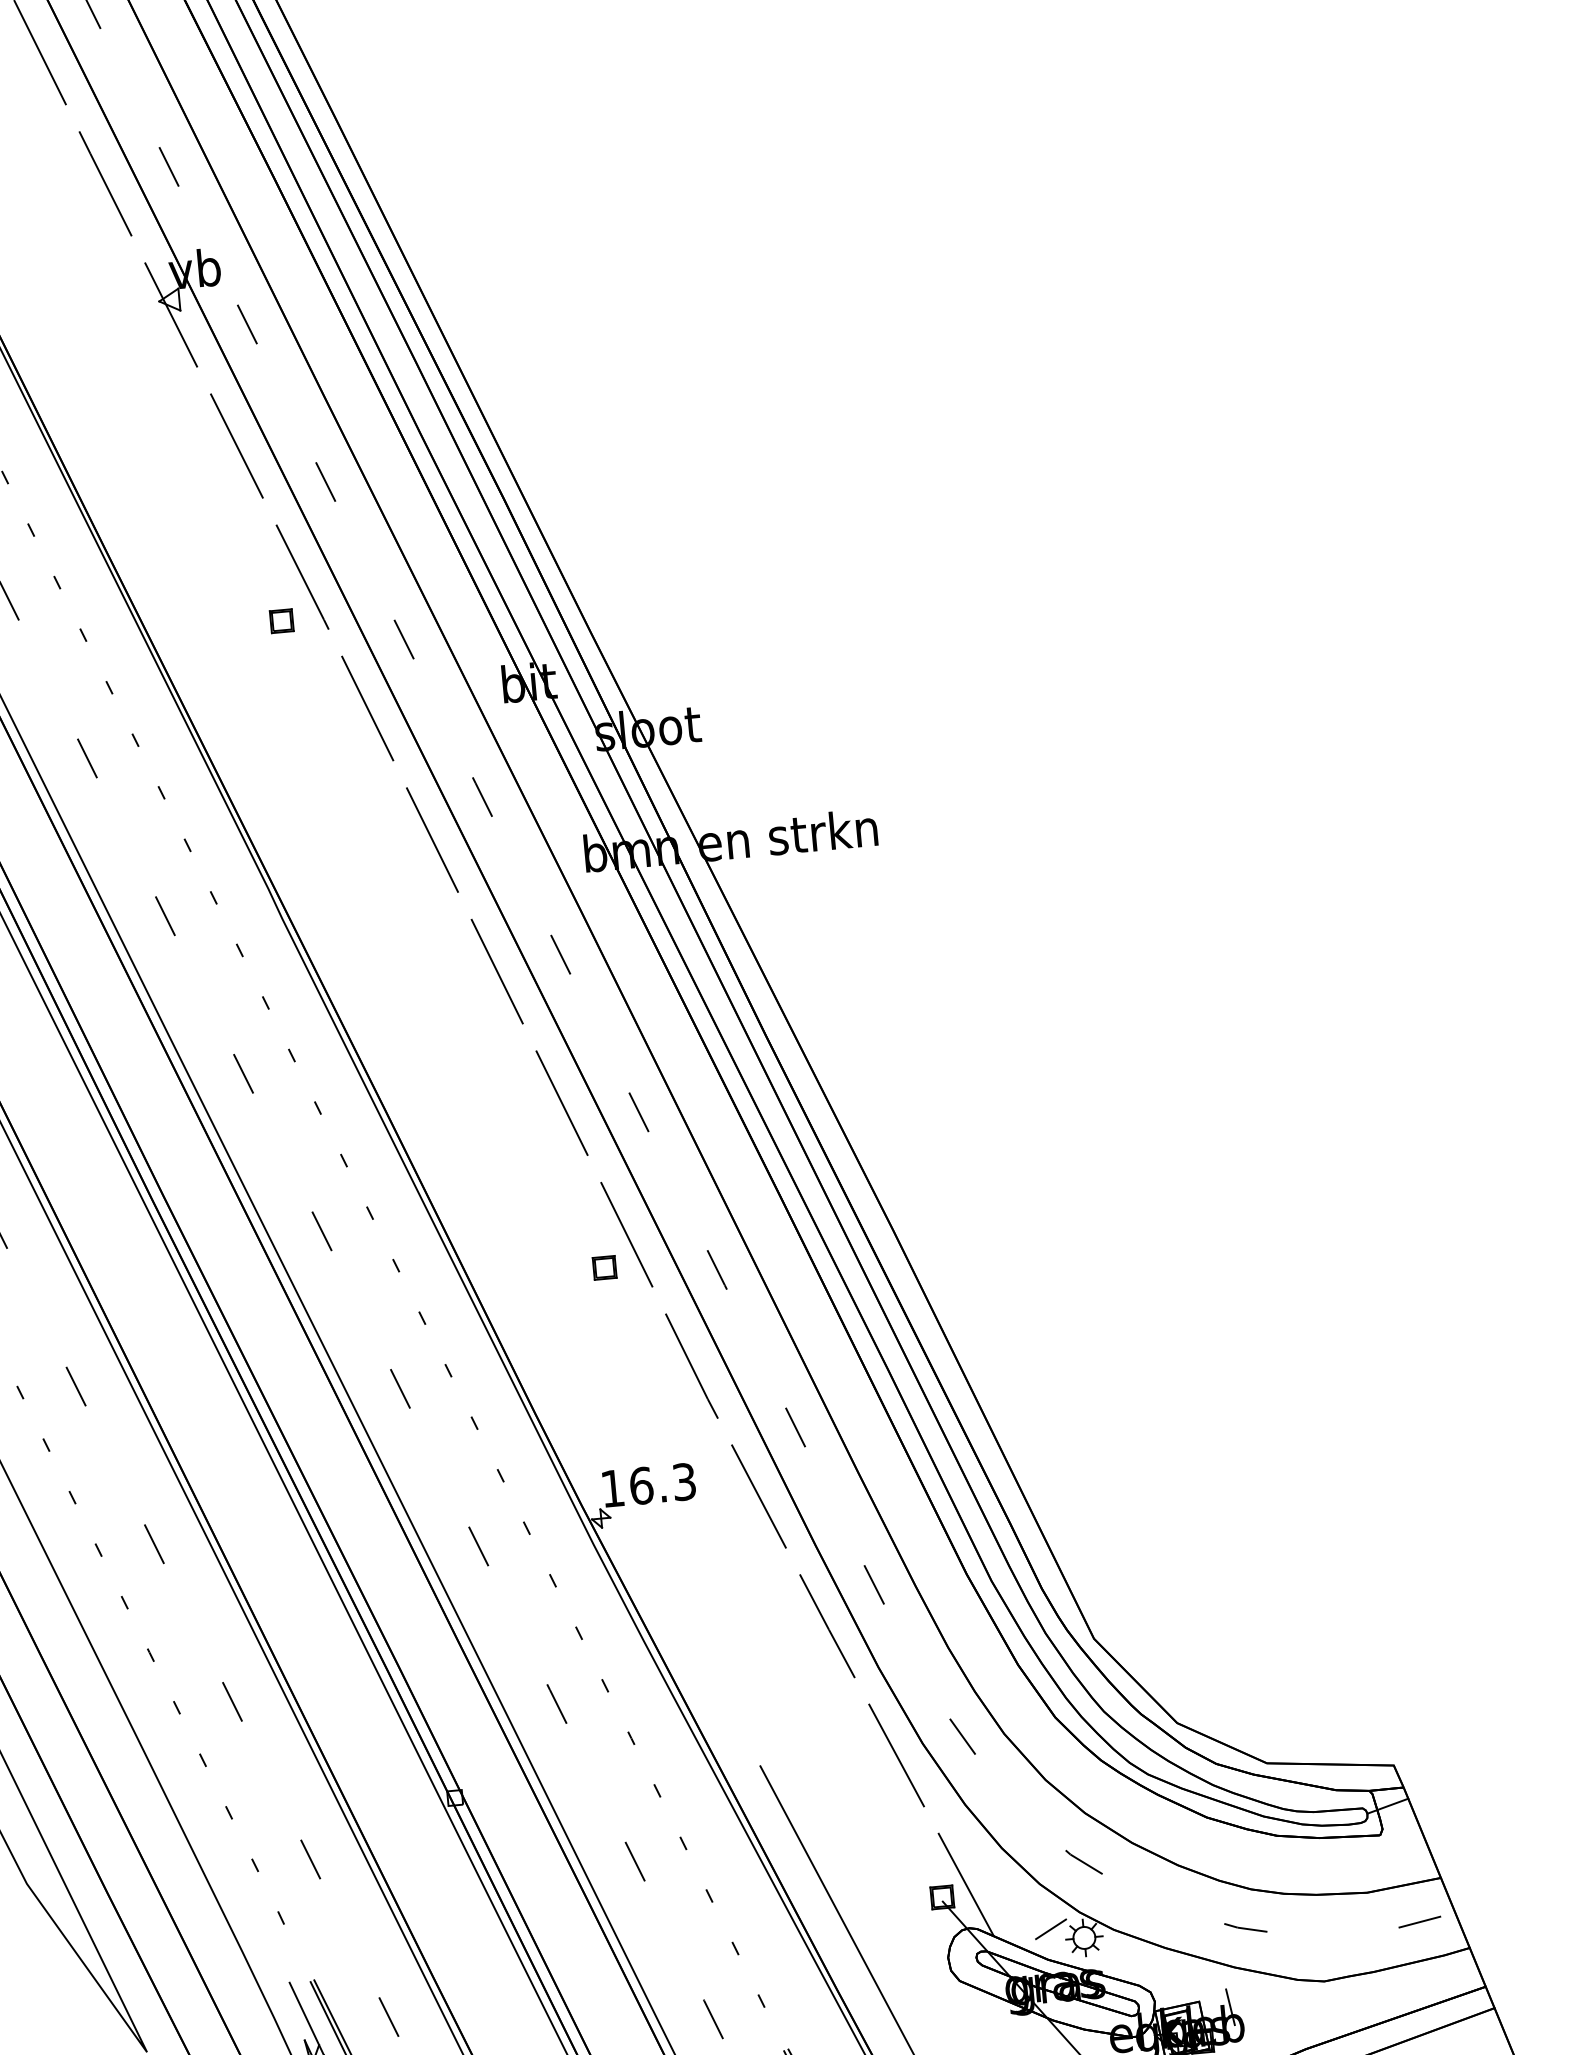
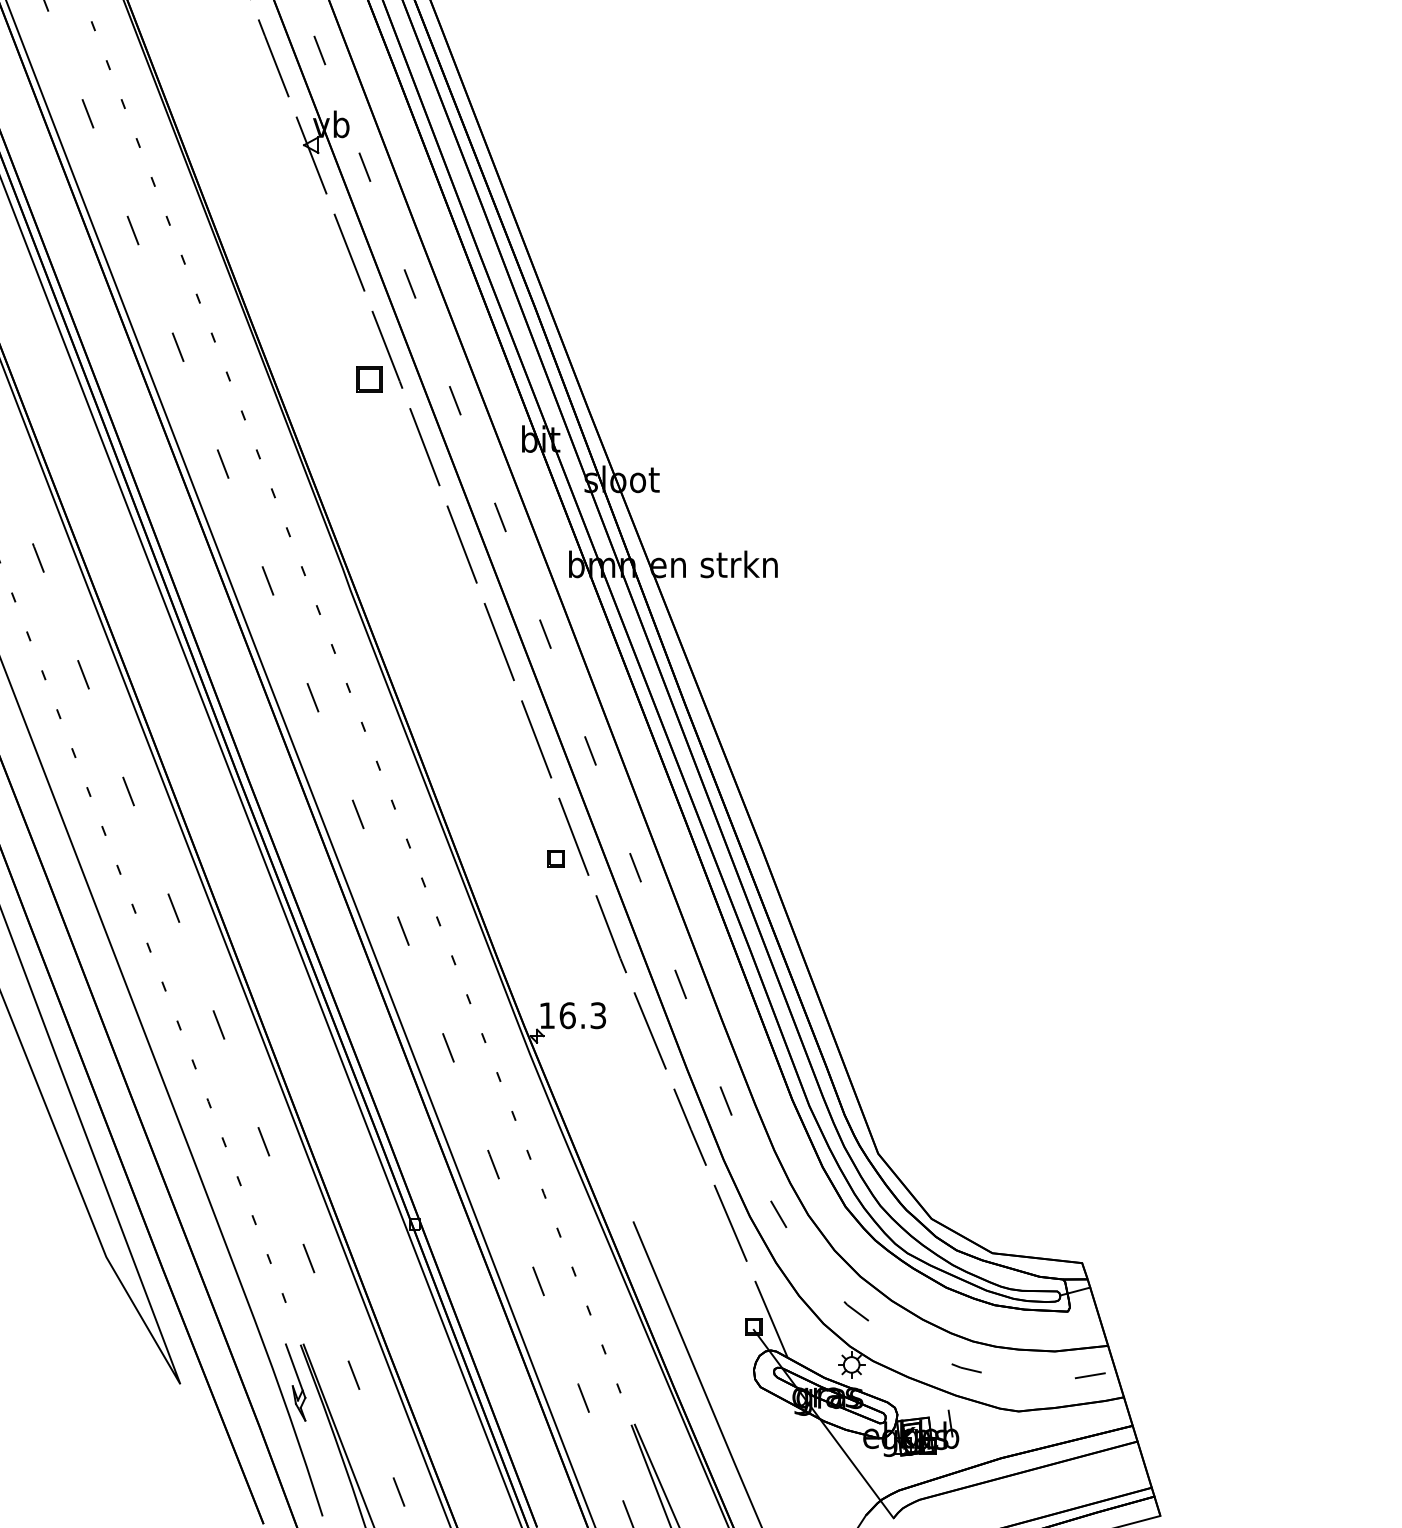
part: (281, 621) -> (369, 379), size x1.6
line: (1050, 1929) -> (828, 1356), removed

